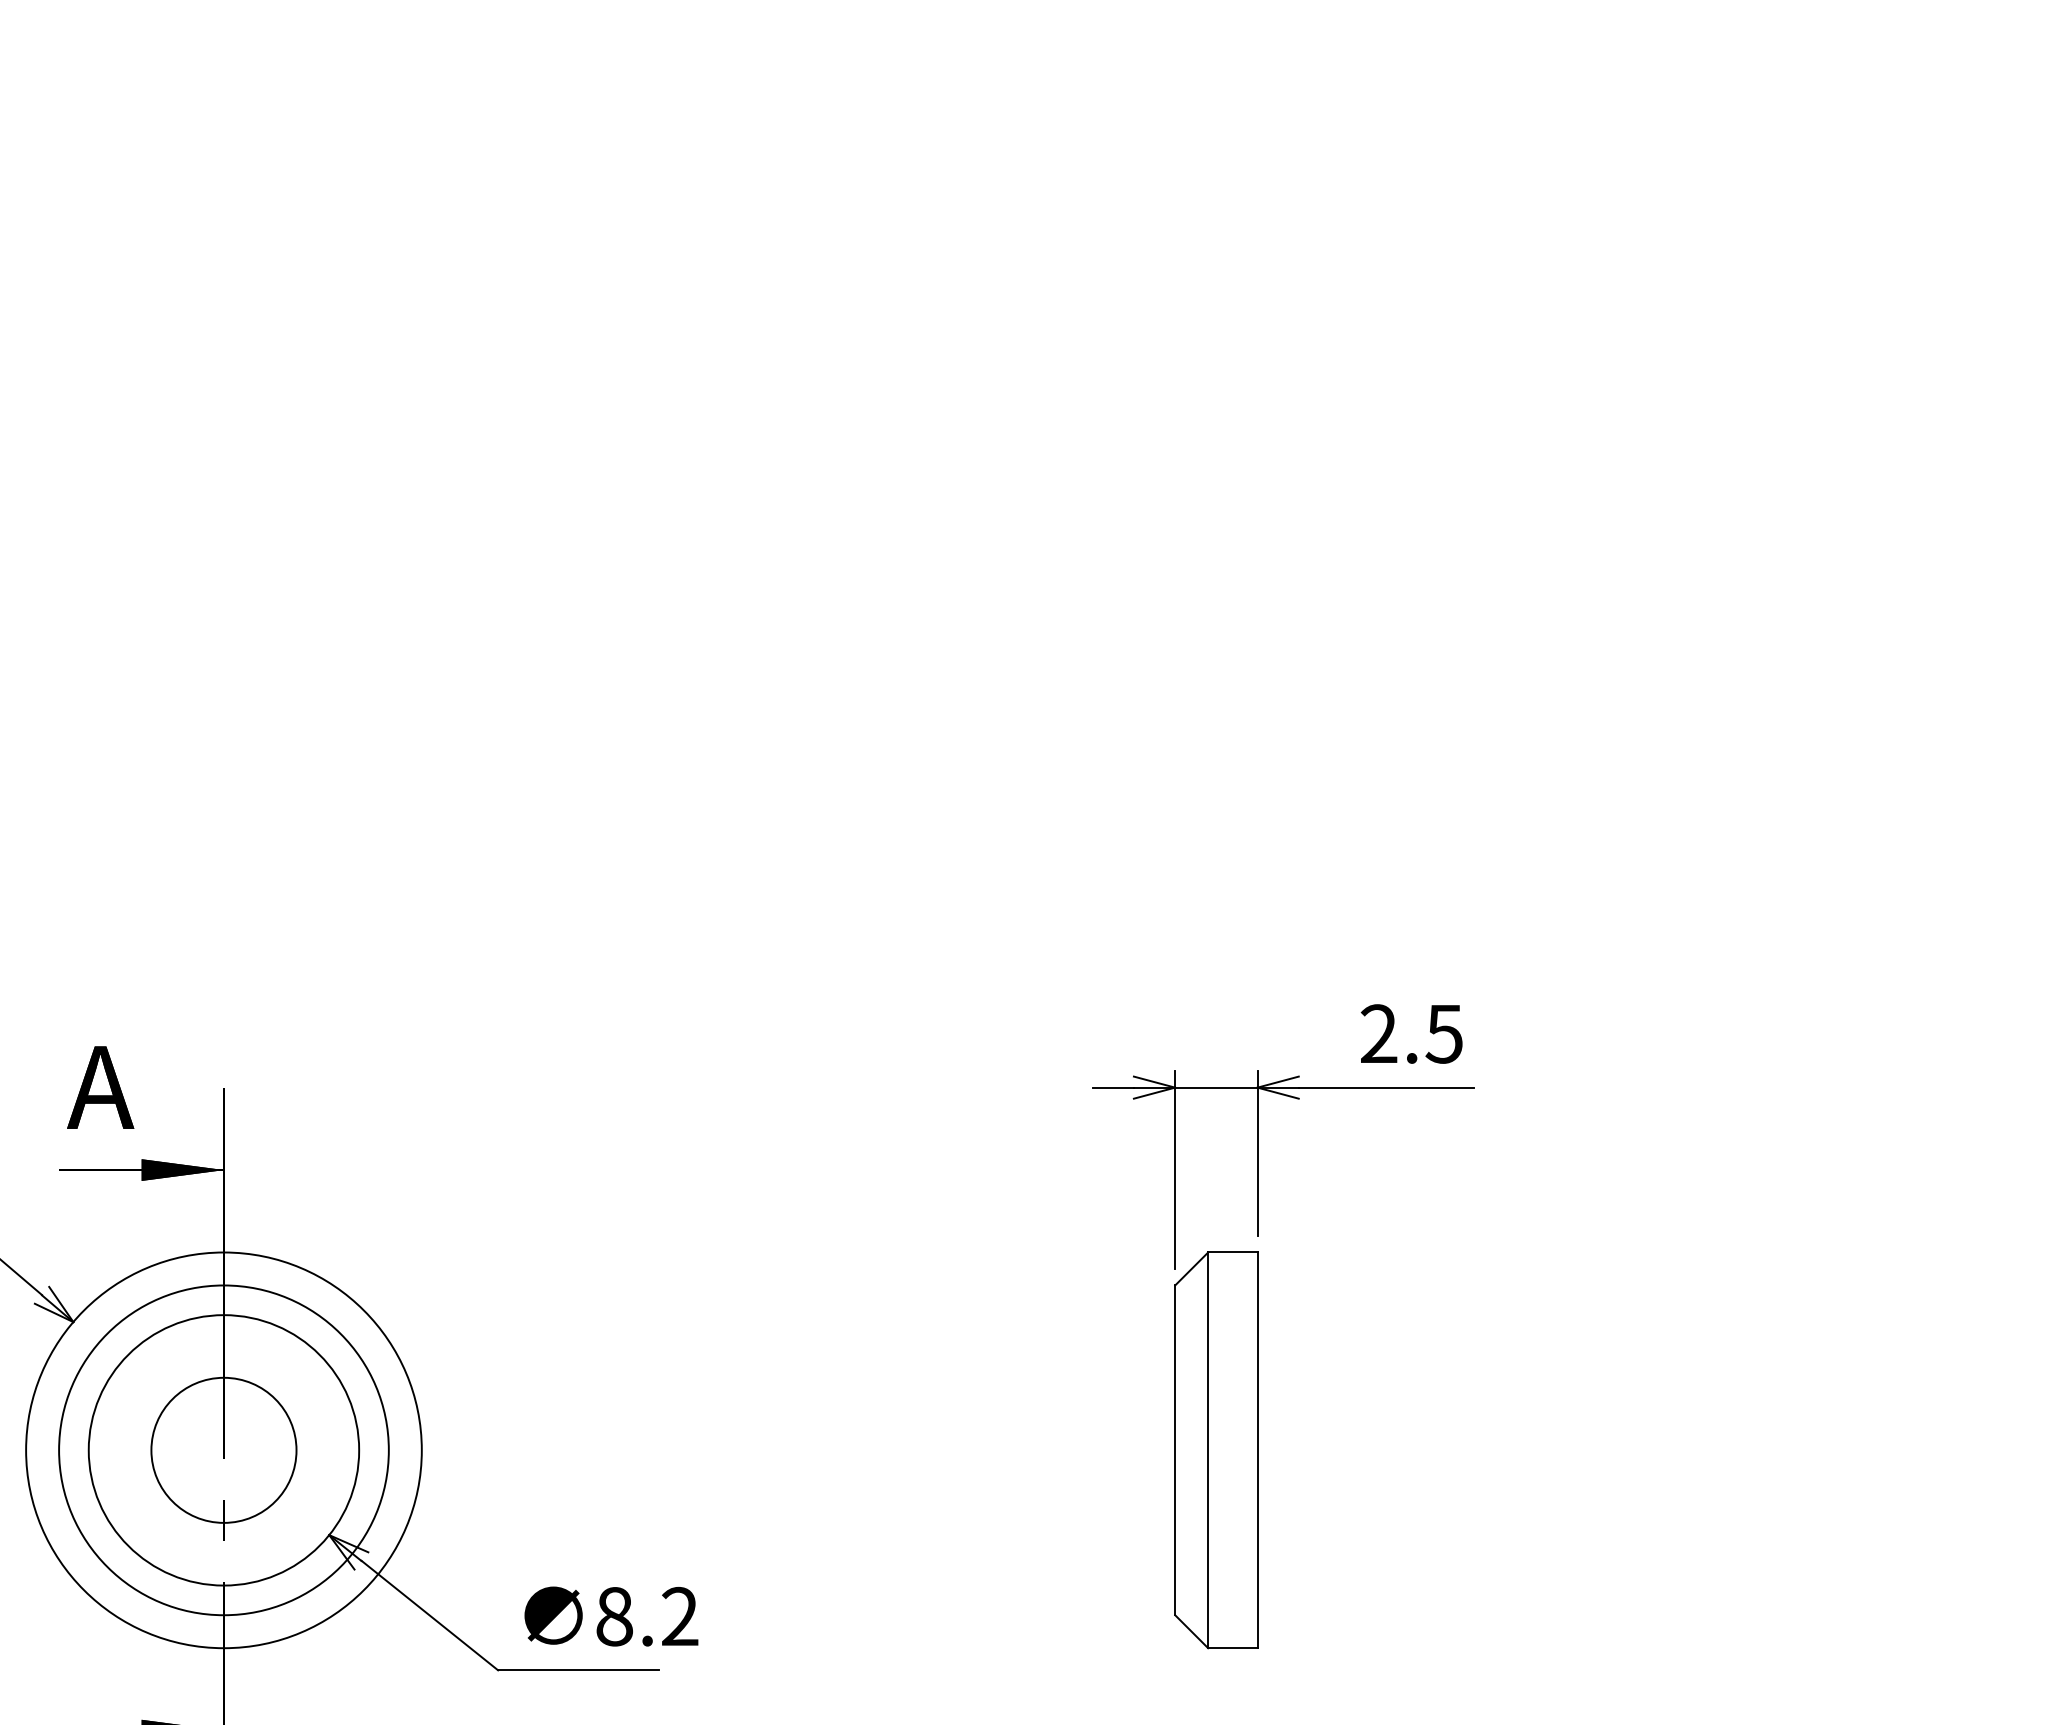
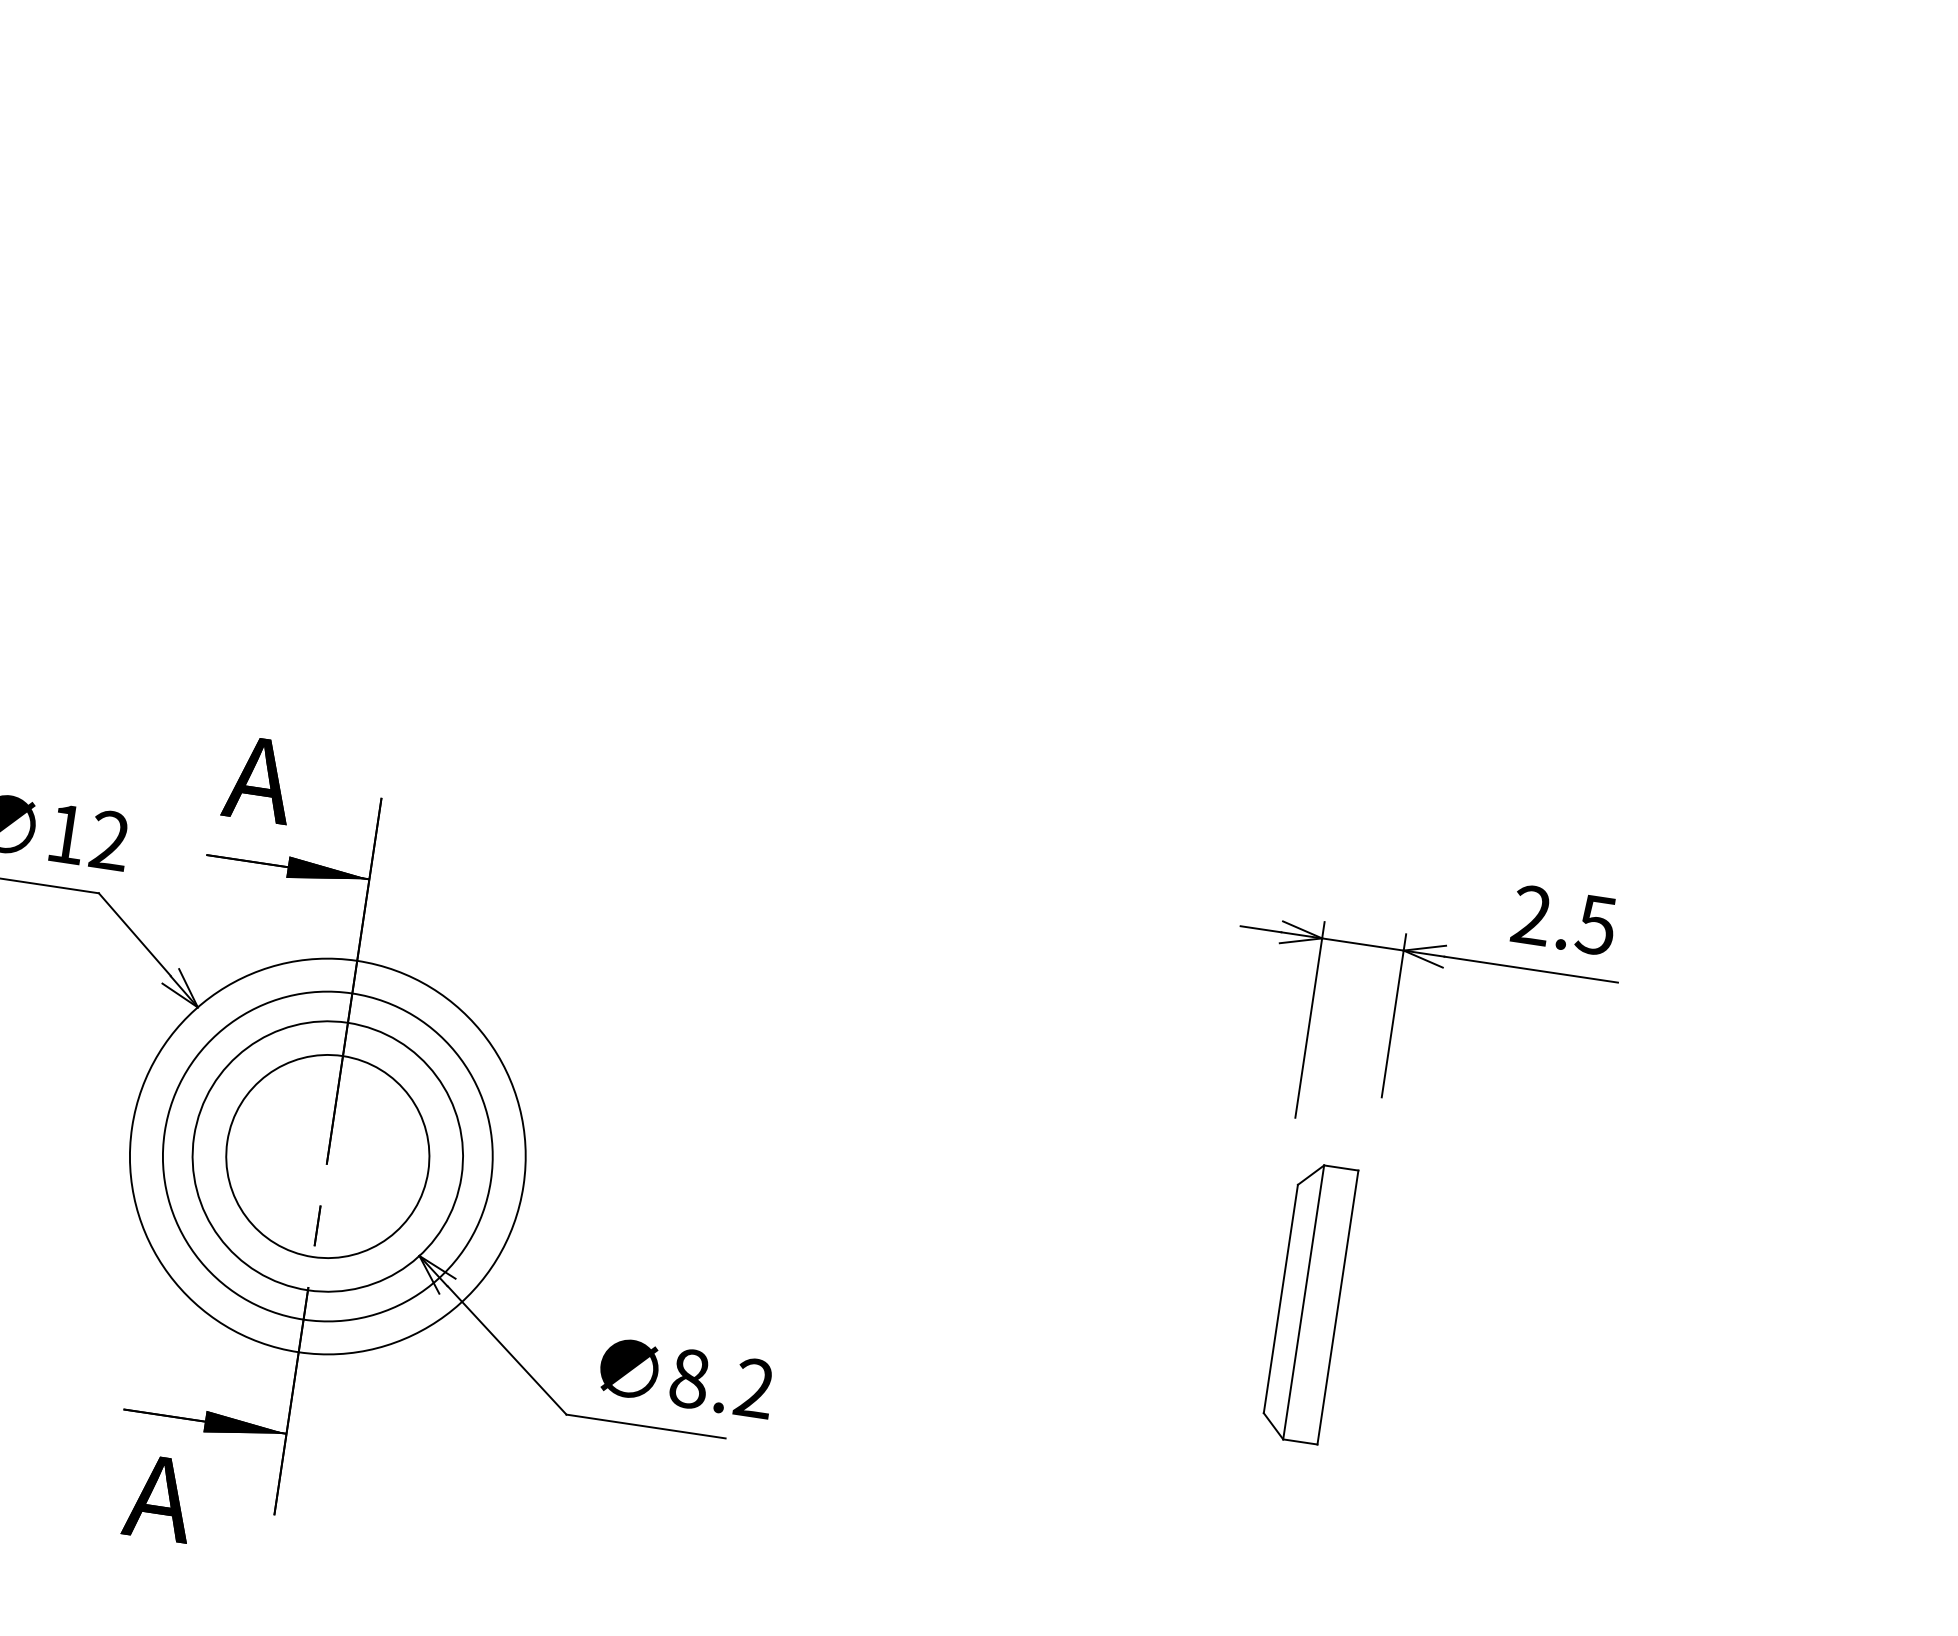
circle: (223, 1449) -> (327, 1155), size x1.4
part: (1216, 1450) -> (1309, 1303), size x0.7

